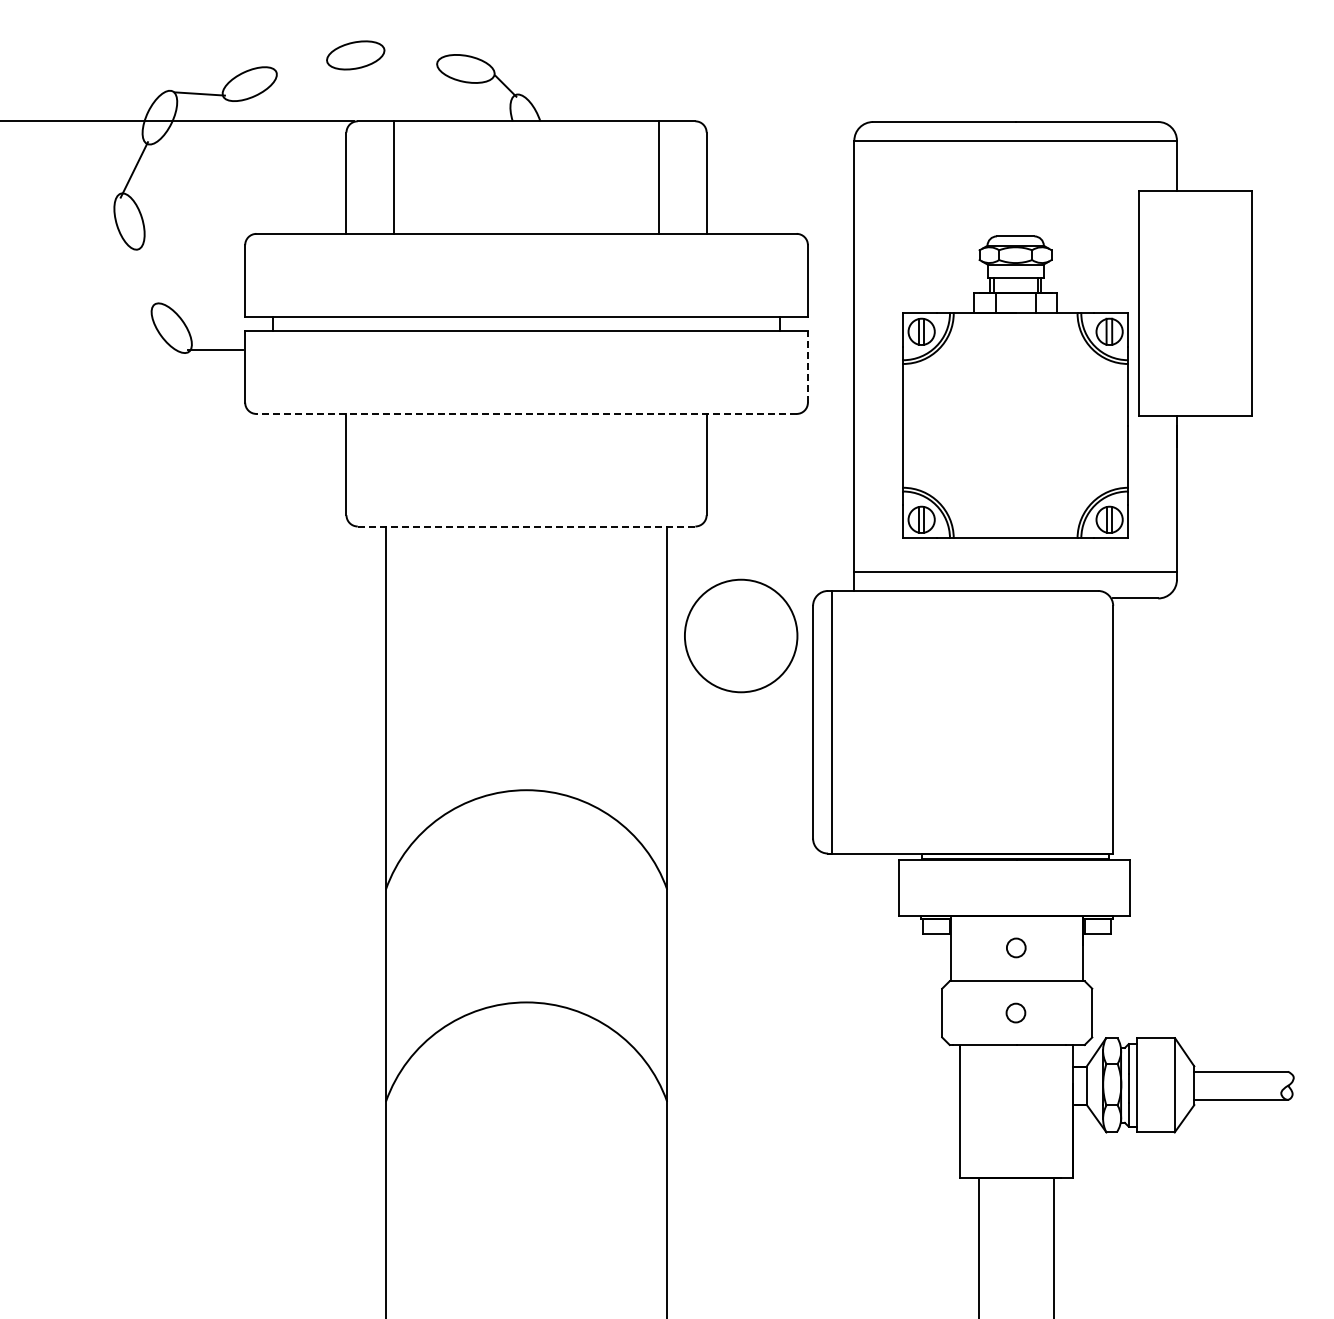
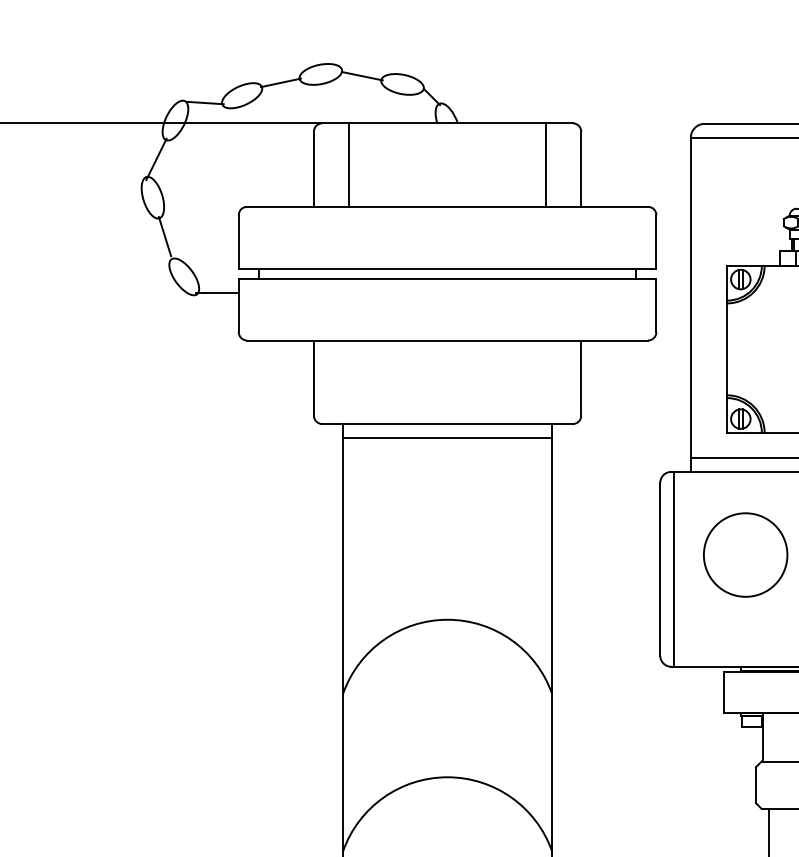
line: (412, 57) -> (362, 75), added
line: (302, 66) -> (281, 82), added
line: (145, 273) -> (164, 236), added
line: (807, 366) -> (656, 305), dashed -> solid
line: (526, 413) -> (447, 340), dashed -> solid
line: (526, 526) -> (447, 424), dashed -> solid
line: (526, 545) -> (447, 438), added
circle: (741, 635) -> (745, 554), moved

